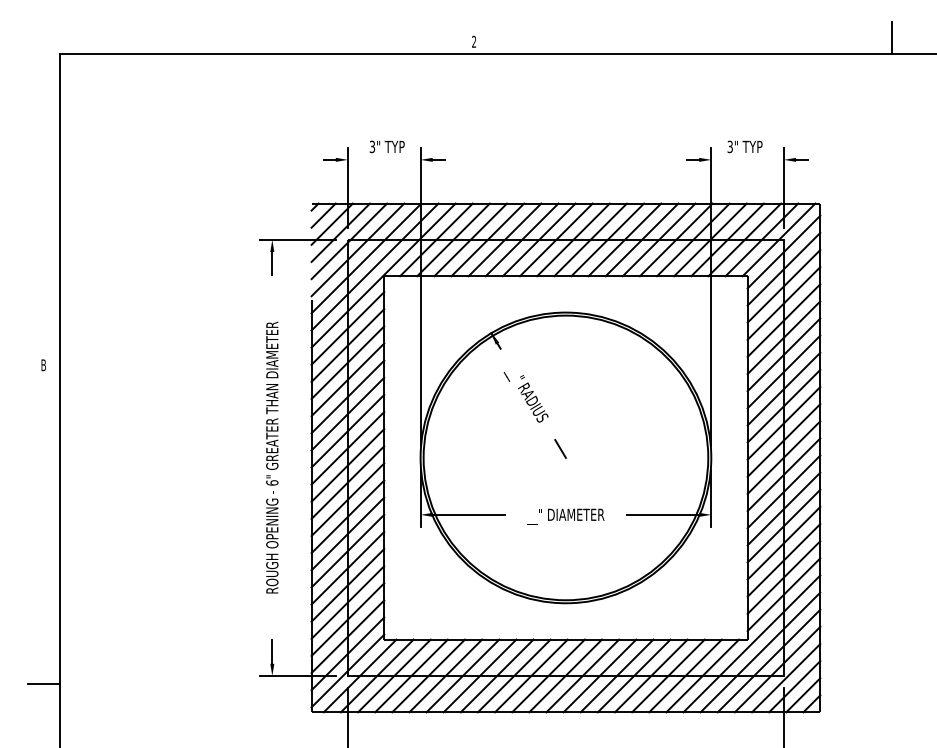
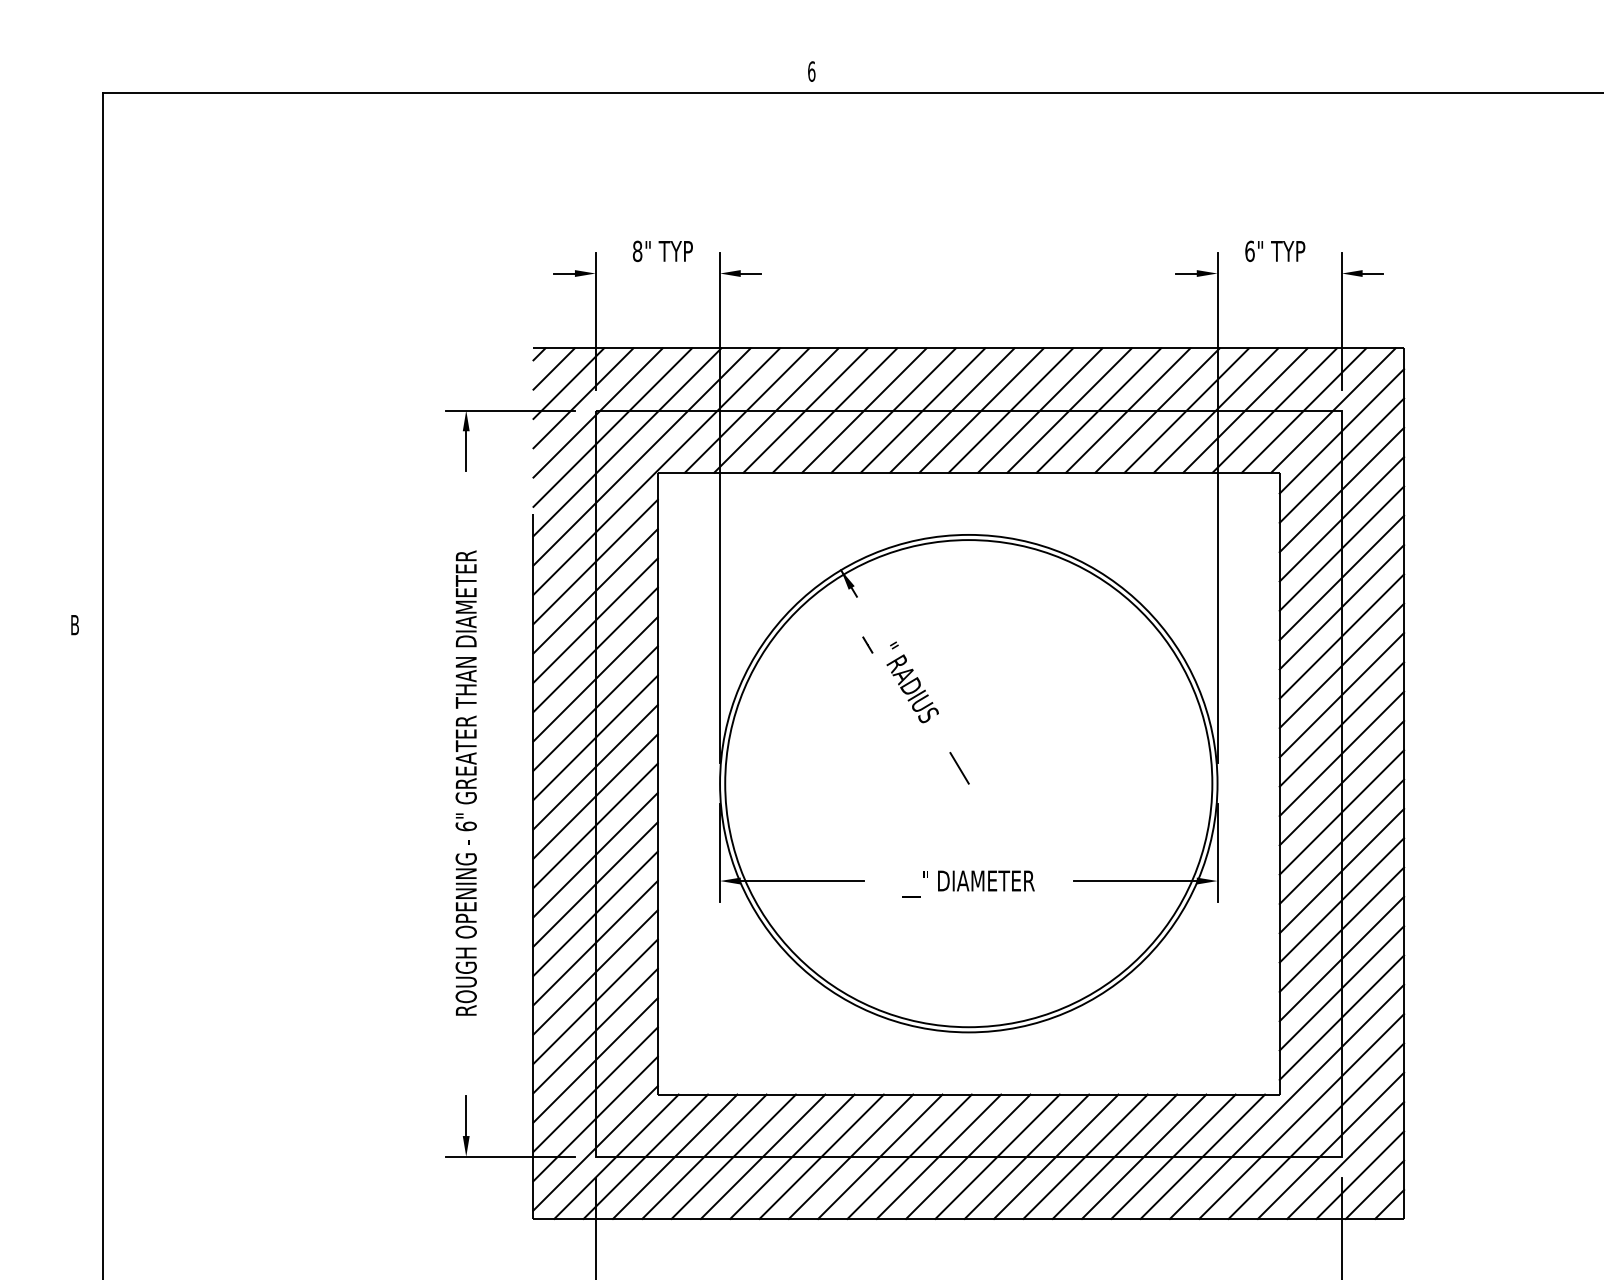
line: (891, 38) -> (1525, 65), removed
text: (474, 41) -> (812, 70), 2 -> 6
text: (372, 146) -> (637, 250), 3" -> 8"
text: (730, 146) -> (1250, 250), 3" -> 6"
line: (43, 684) -> (74, 1171), removed

